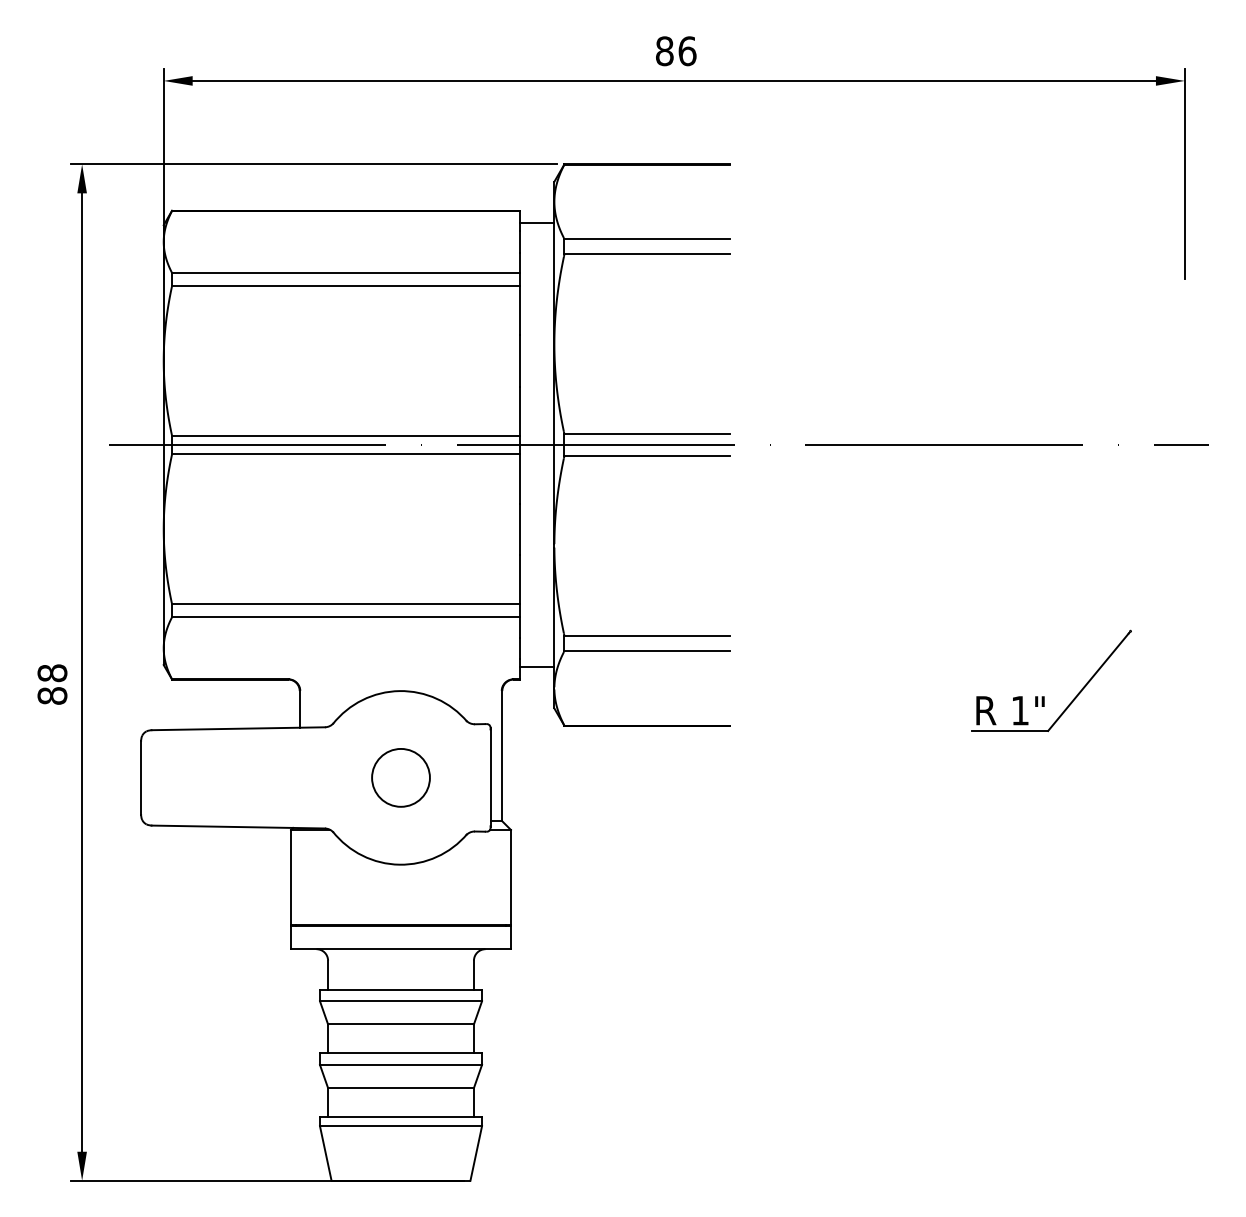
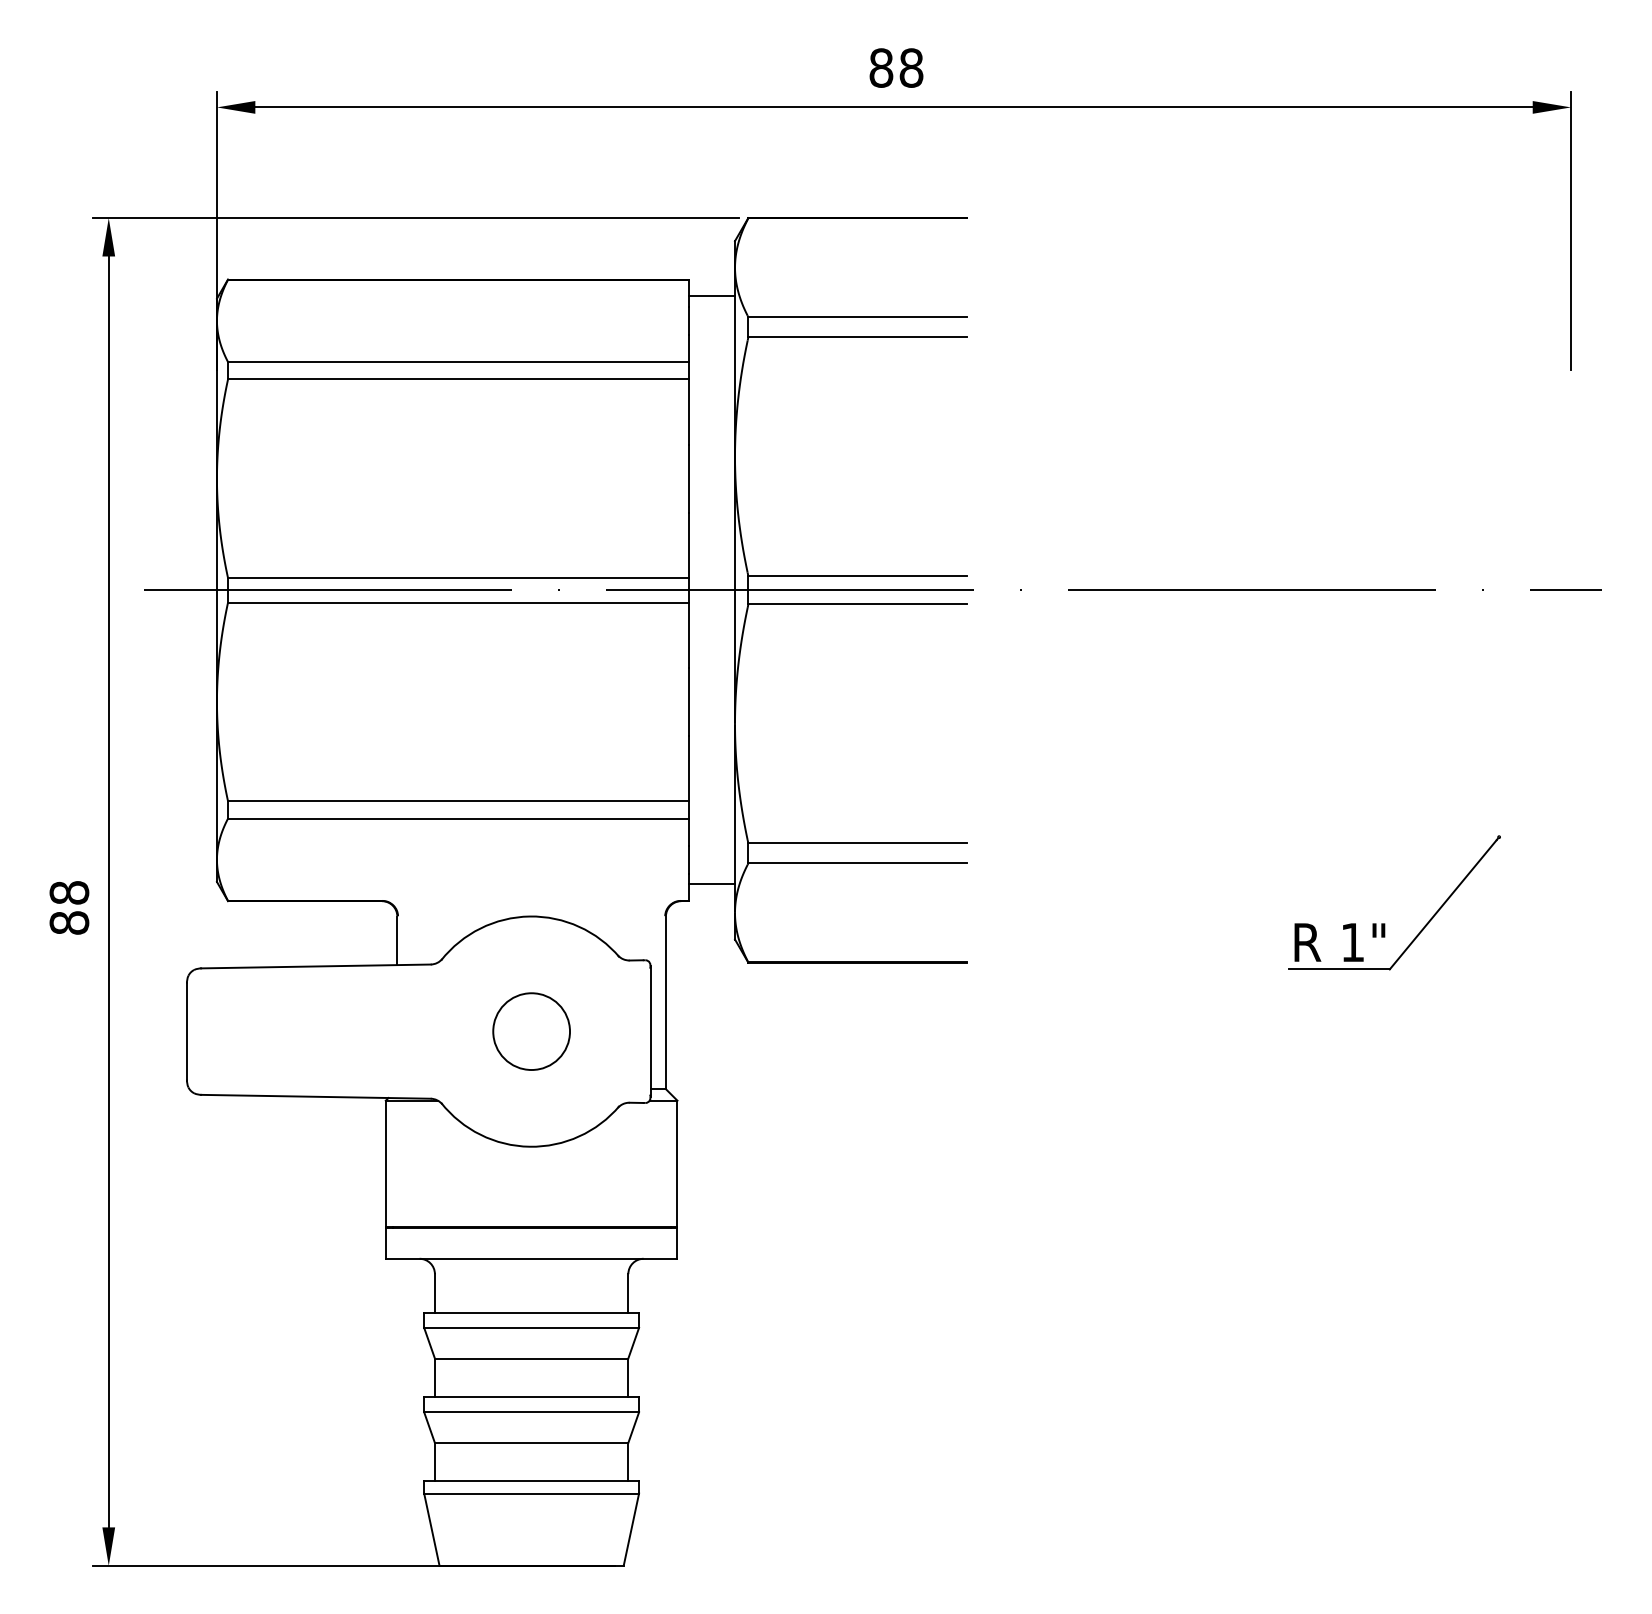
text: (687, 50) -> (911, 67), 86 -> 88

